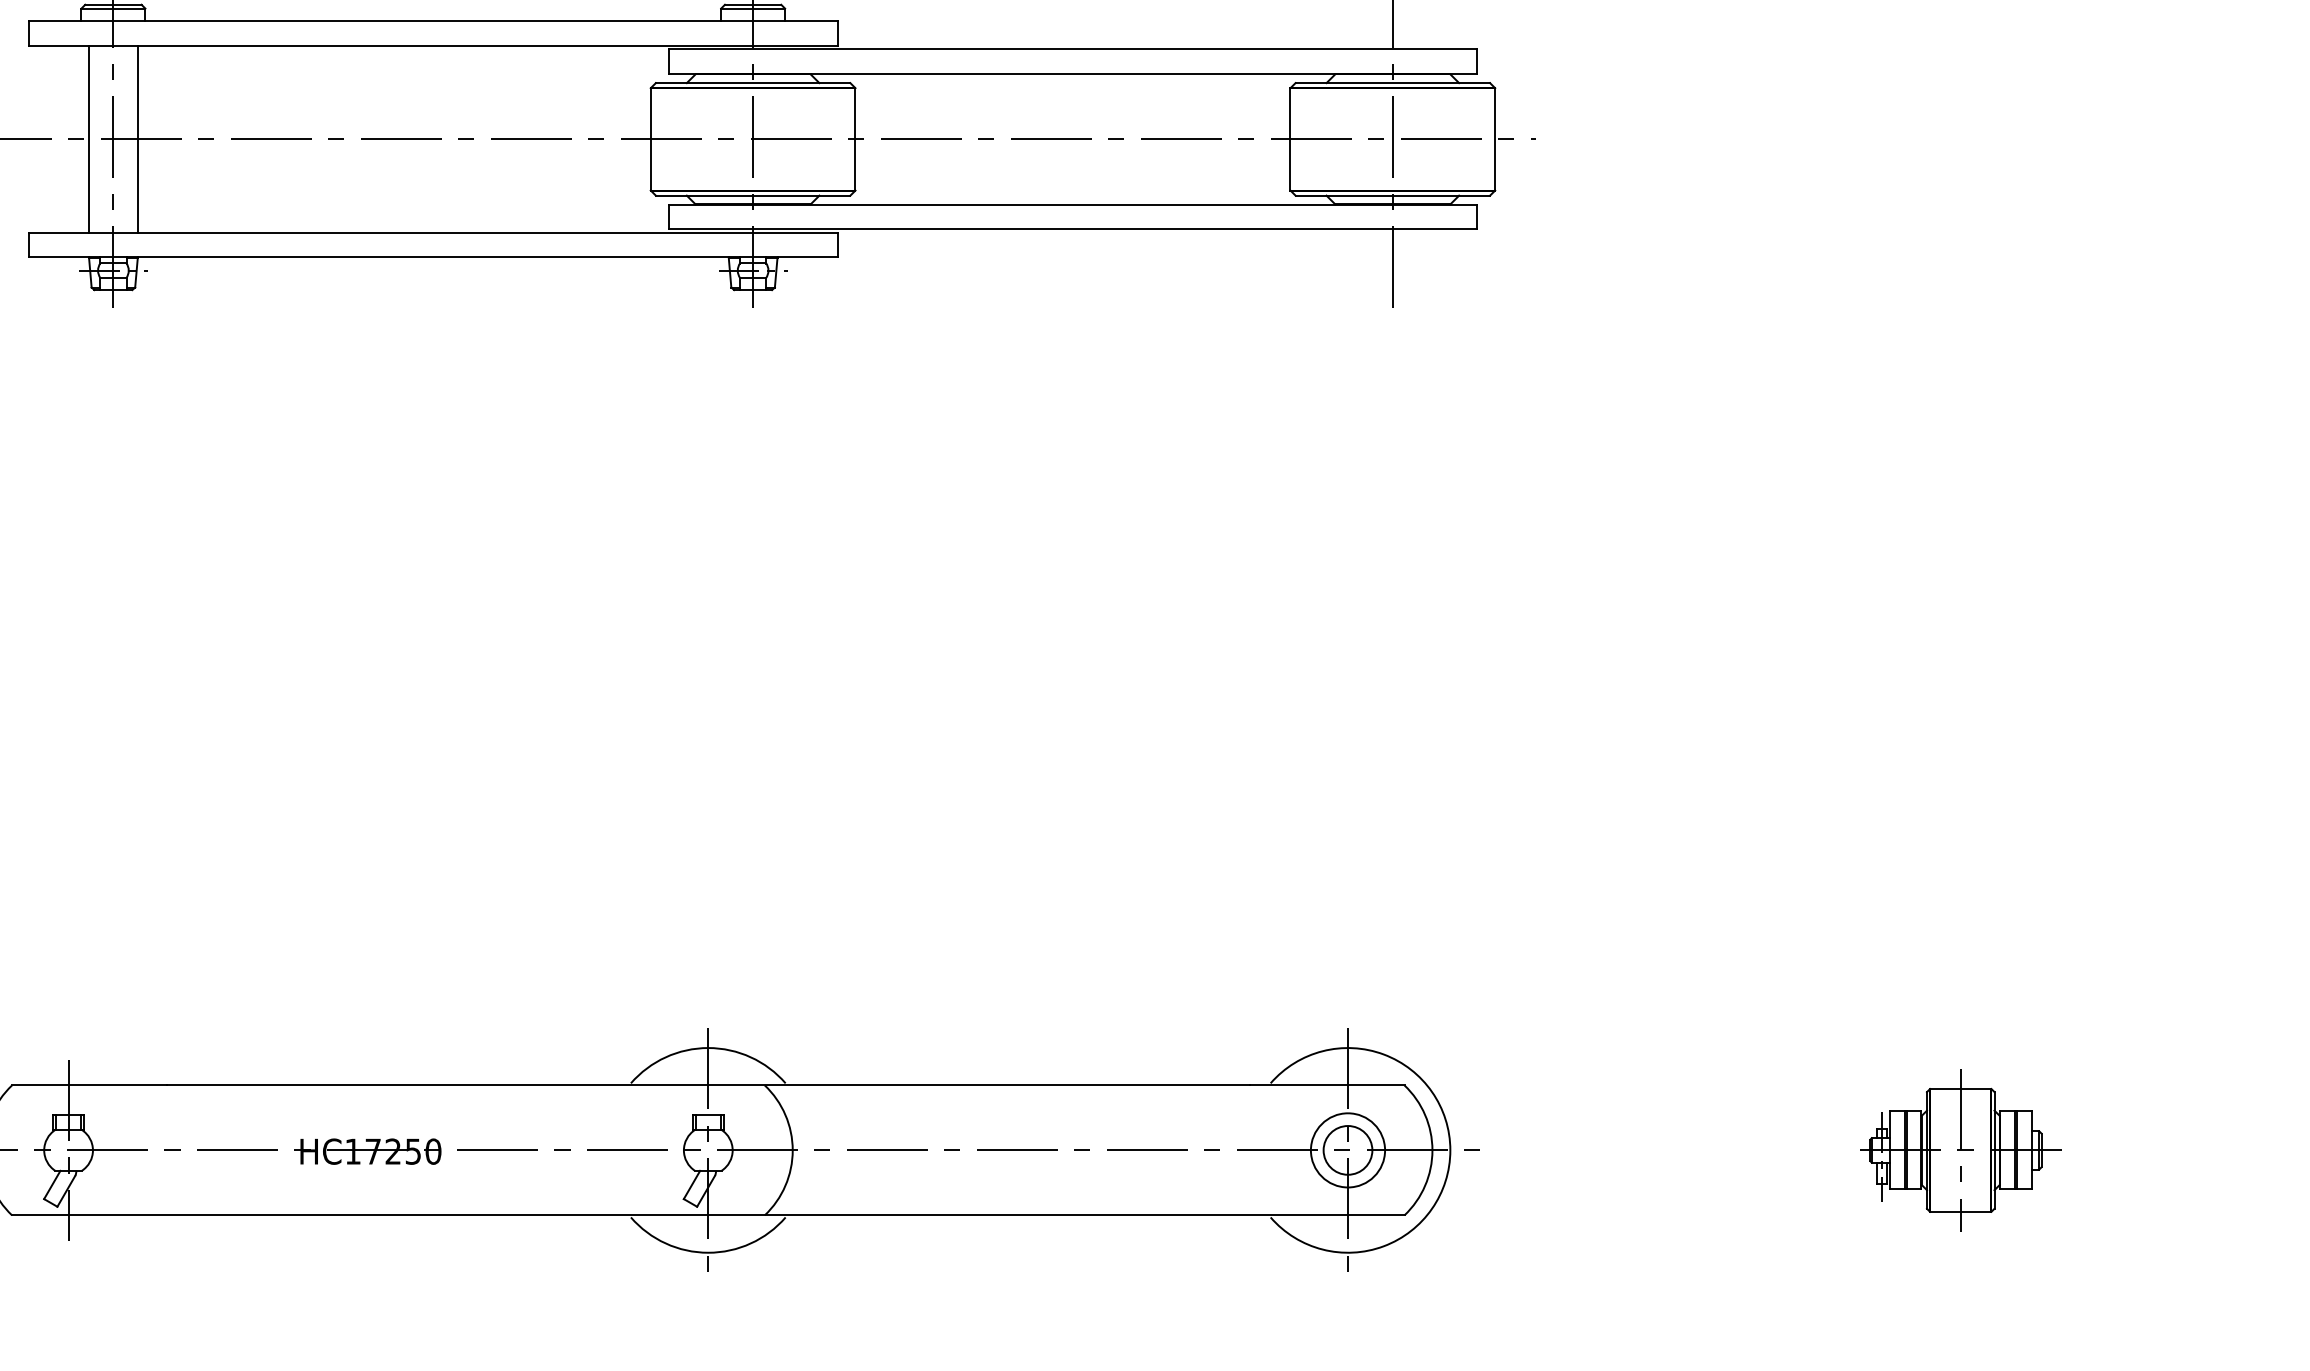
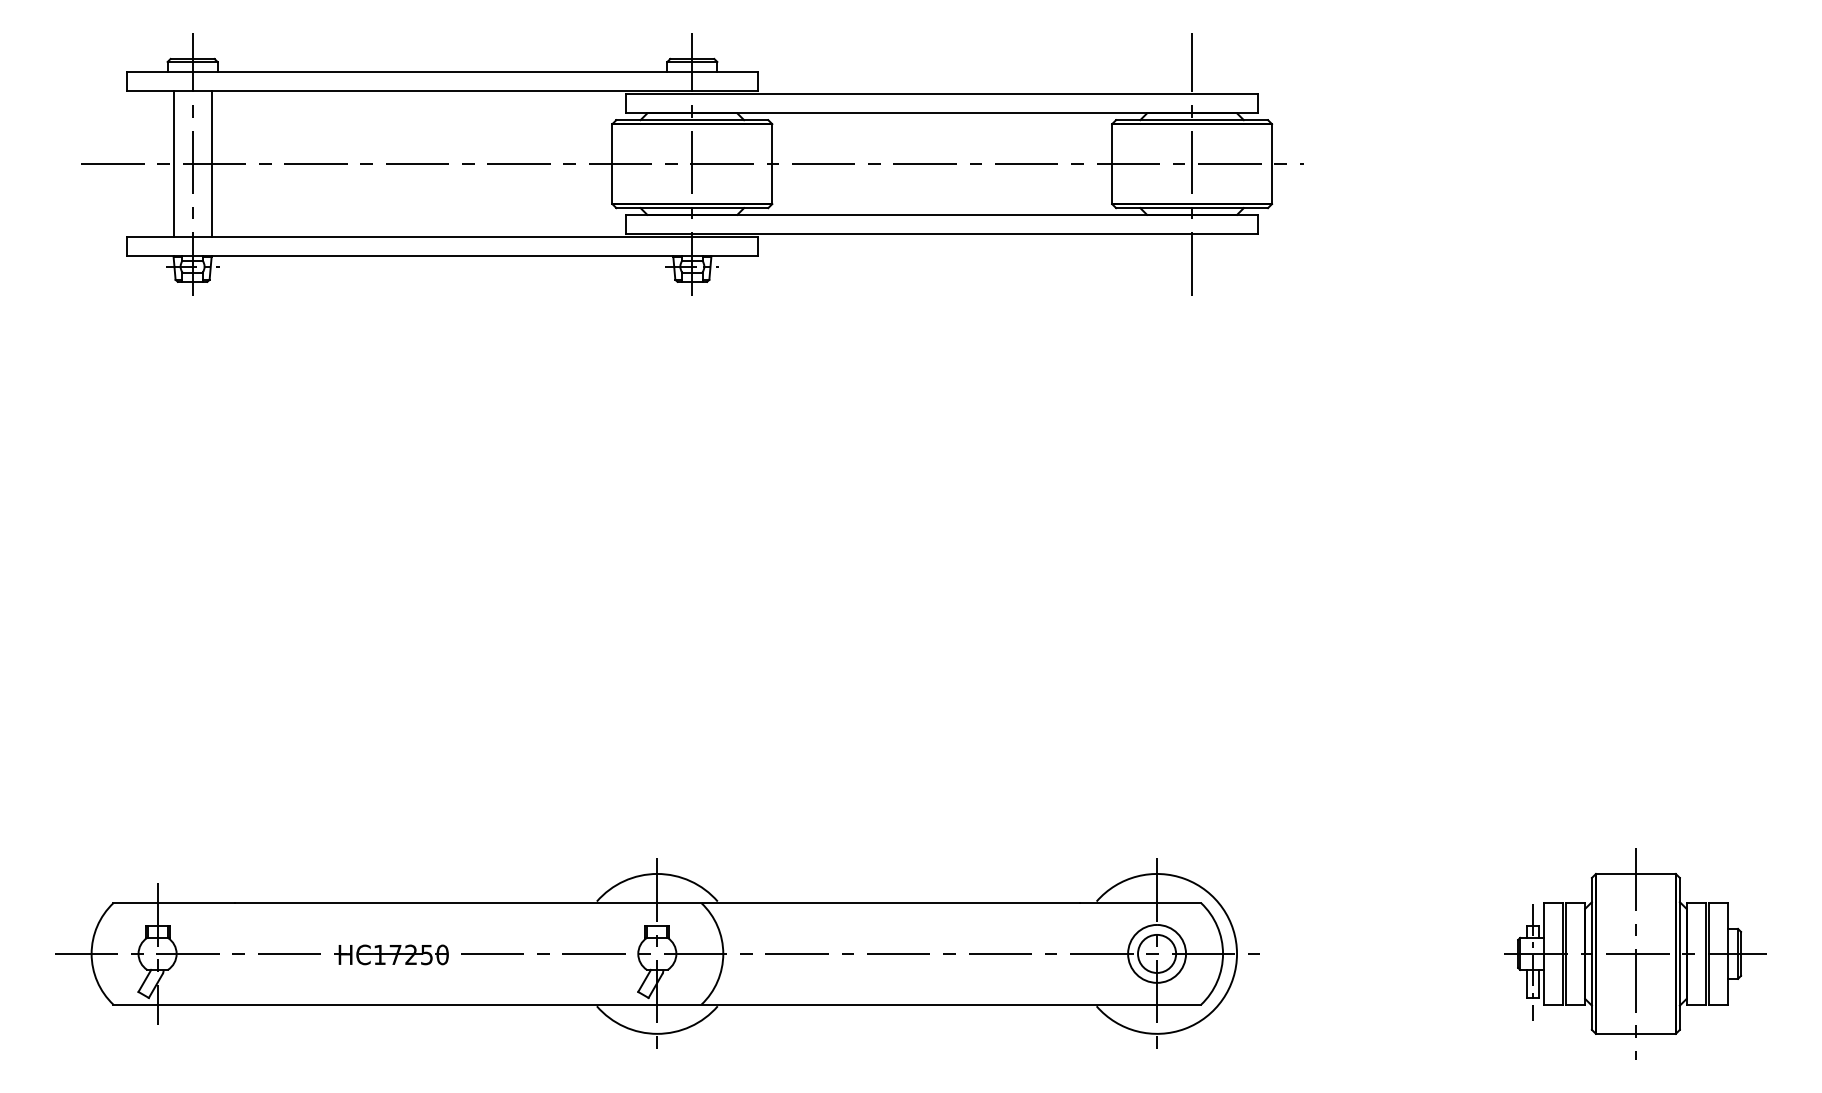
part: (1960, 1149) -> (1635, 953), size x1.67

